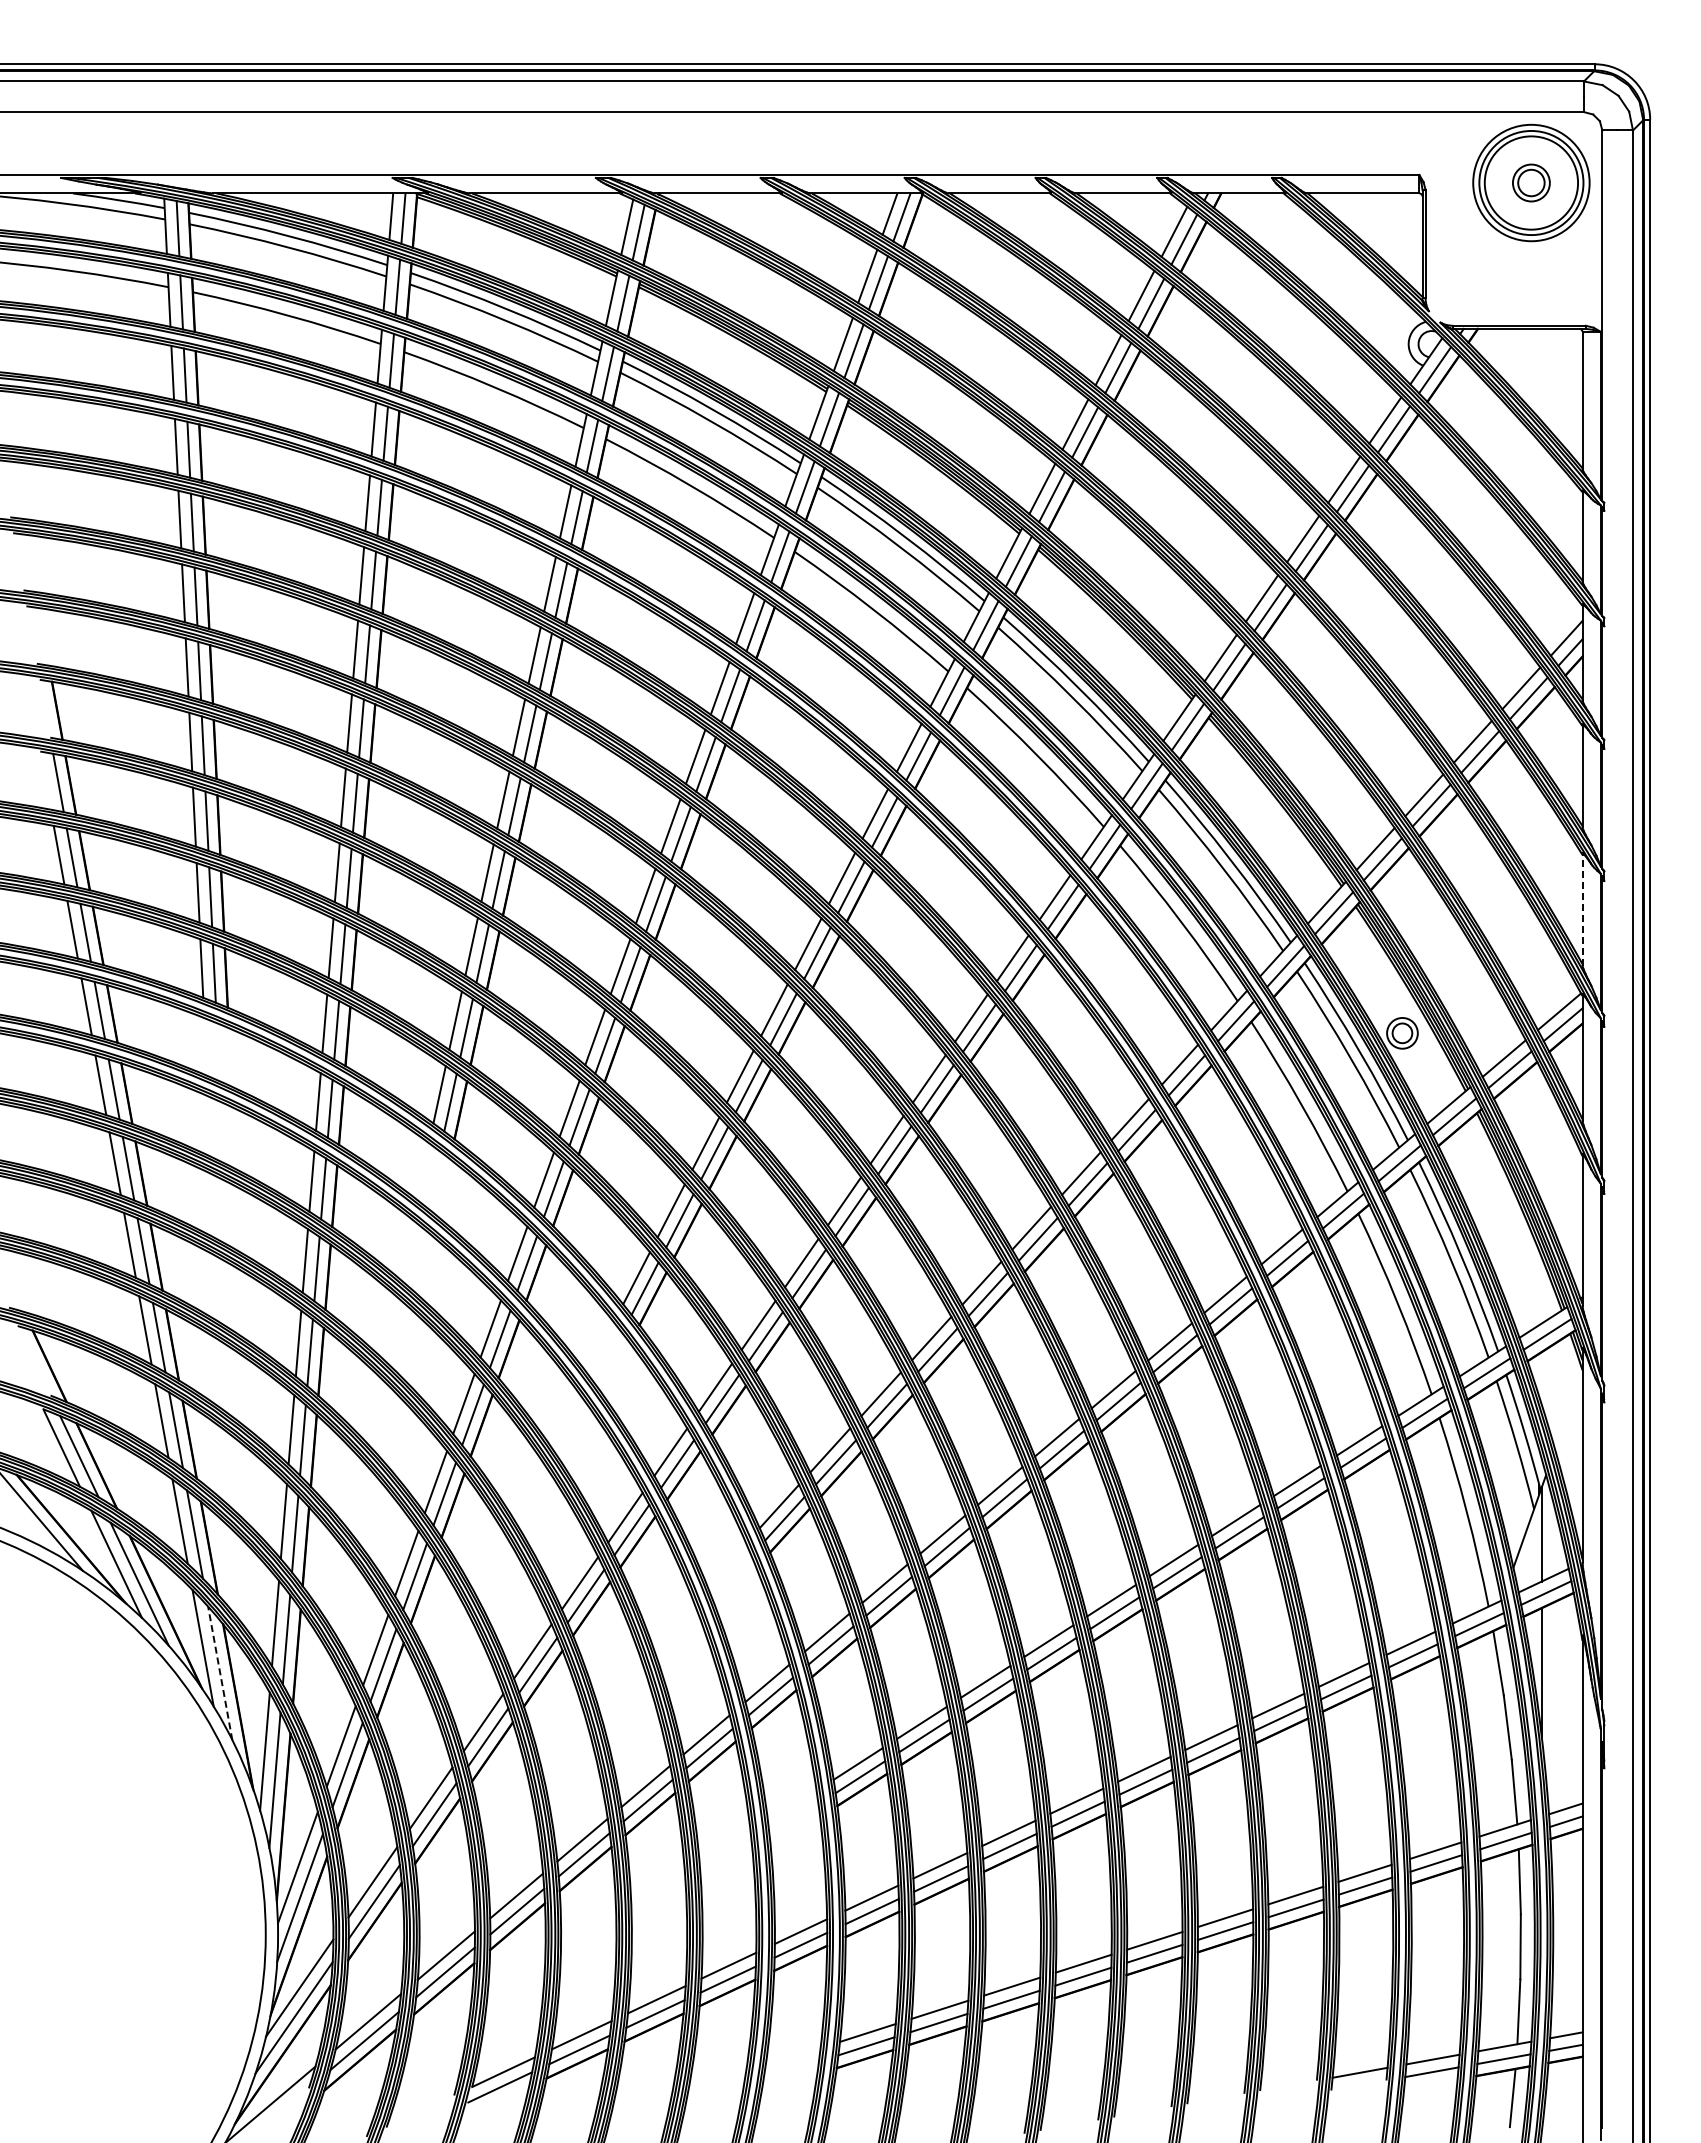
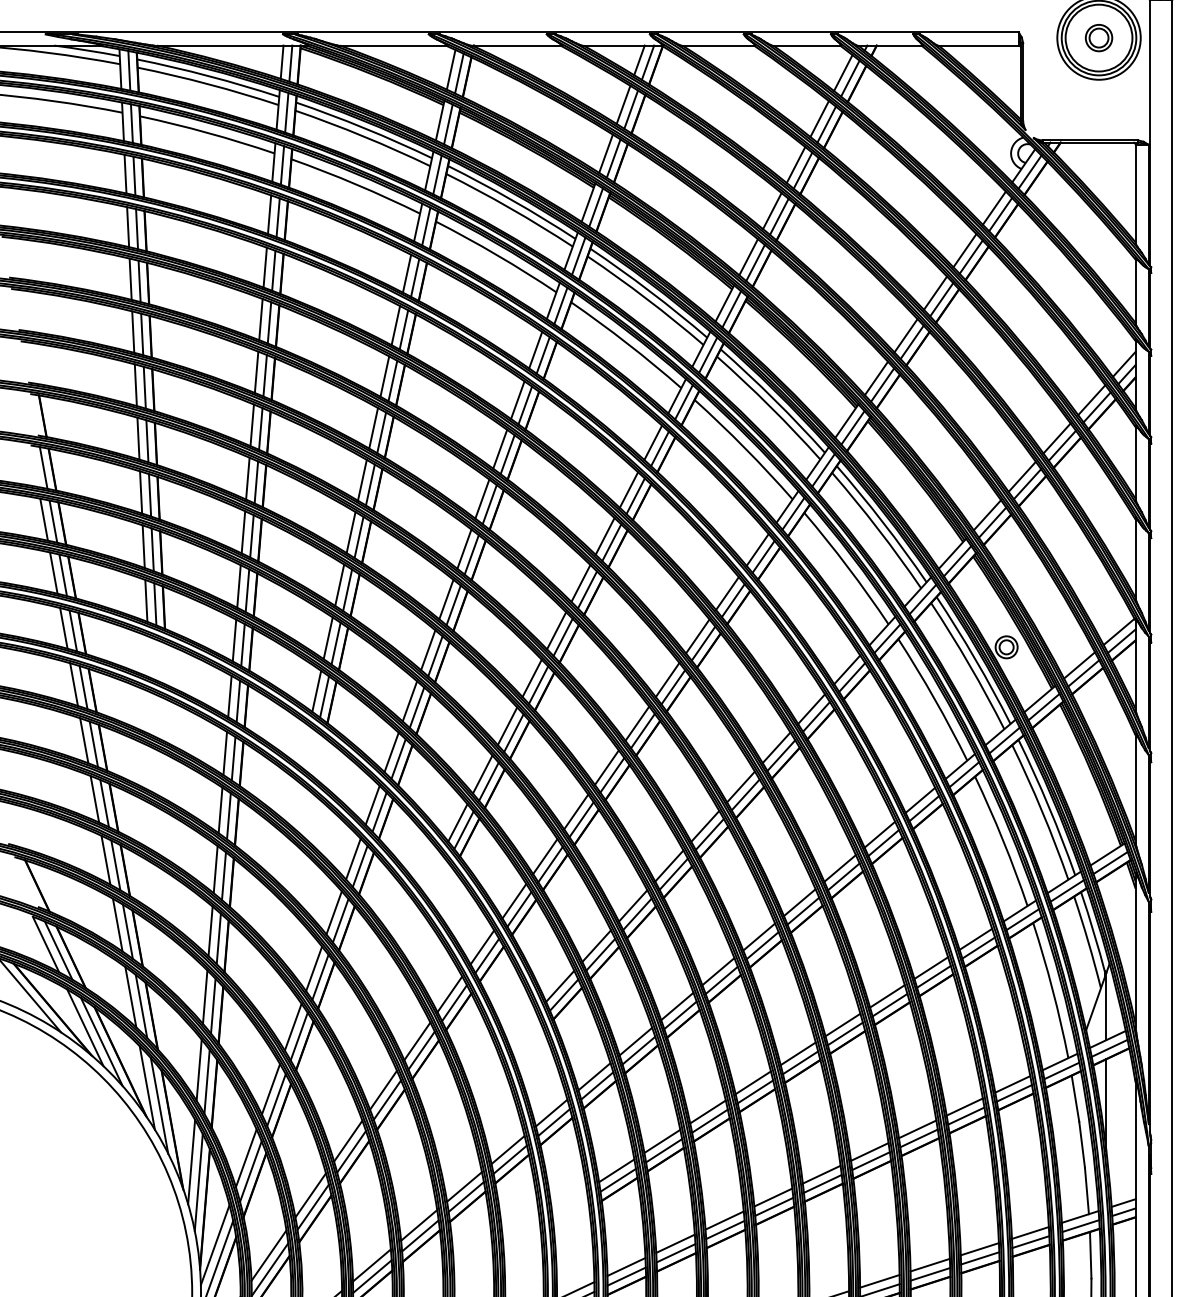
line: (1582, 909) -> (1135, 558), dashed -> solid
line: (220, 1673) -> (159, 1106), dashed -> solid

